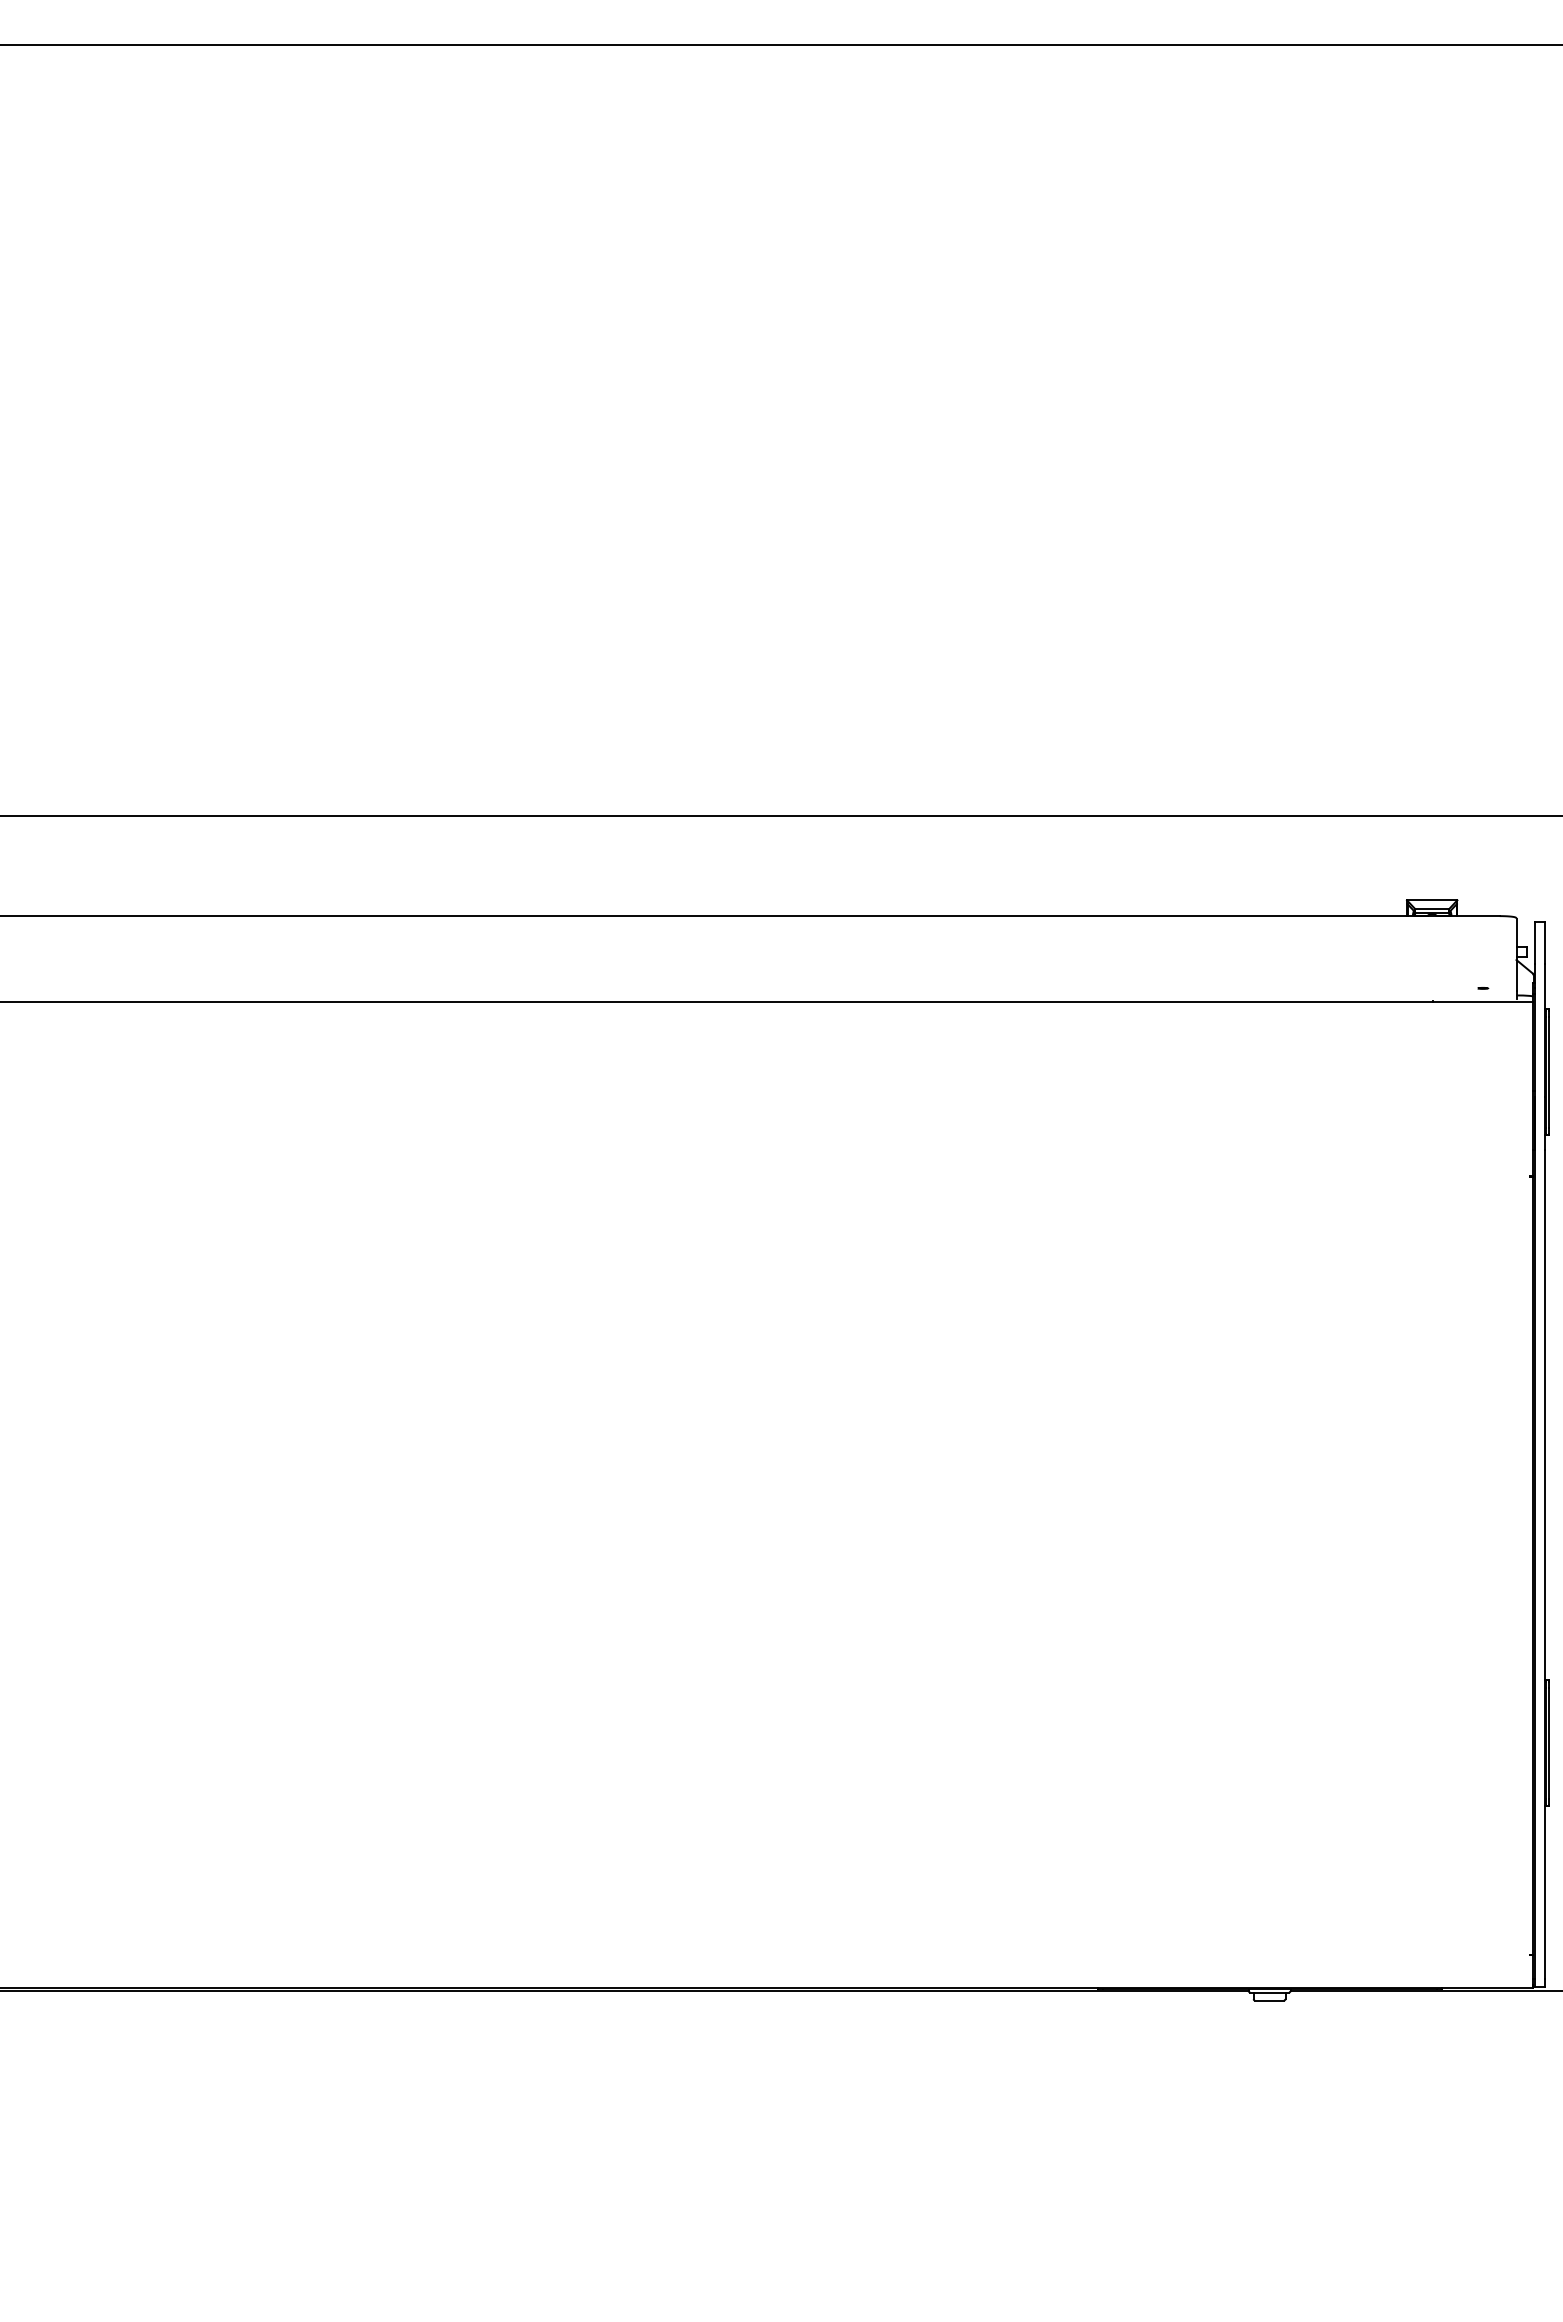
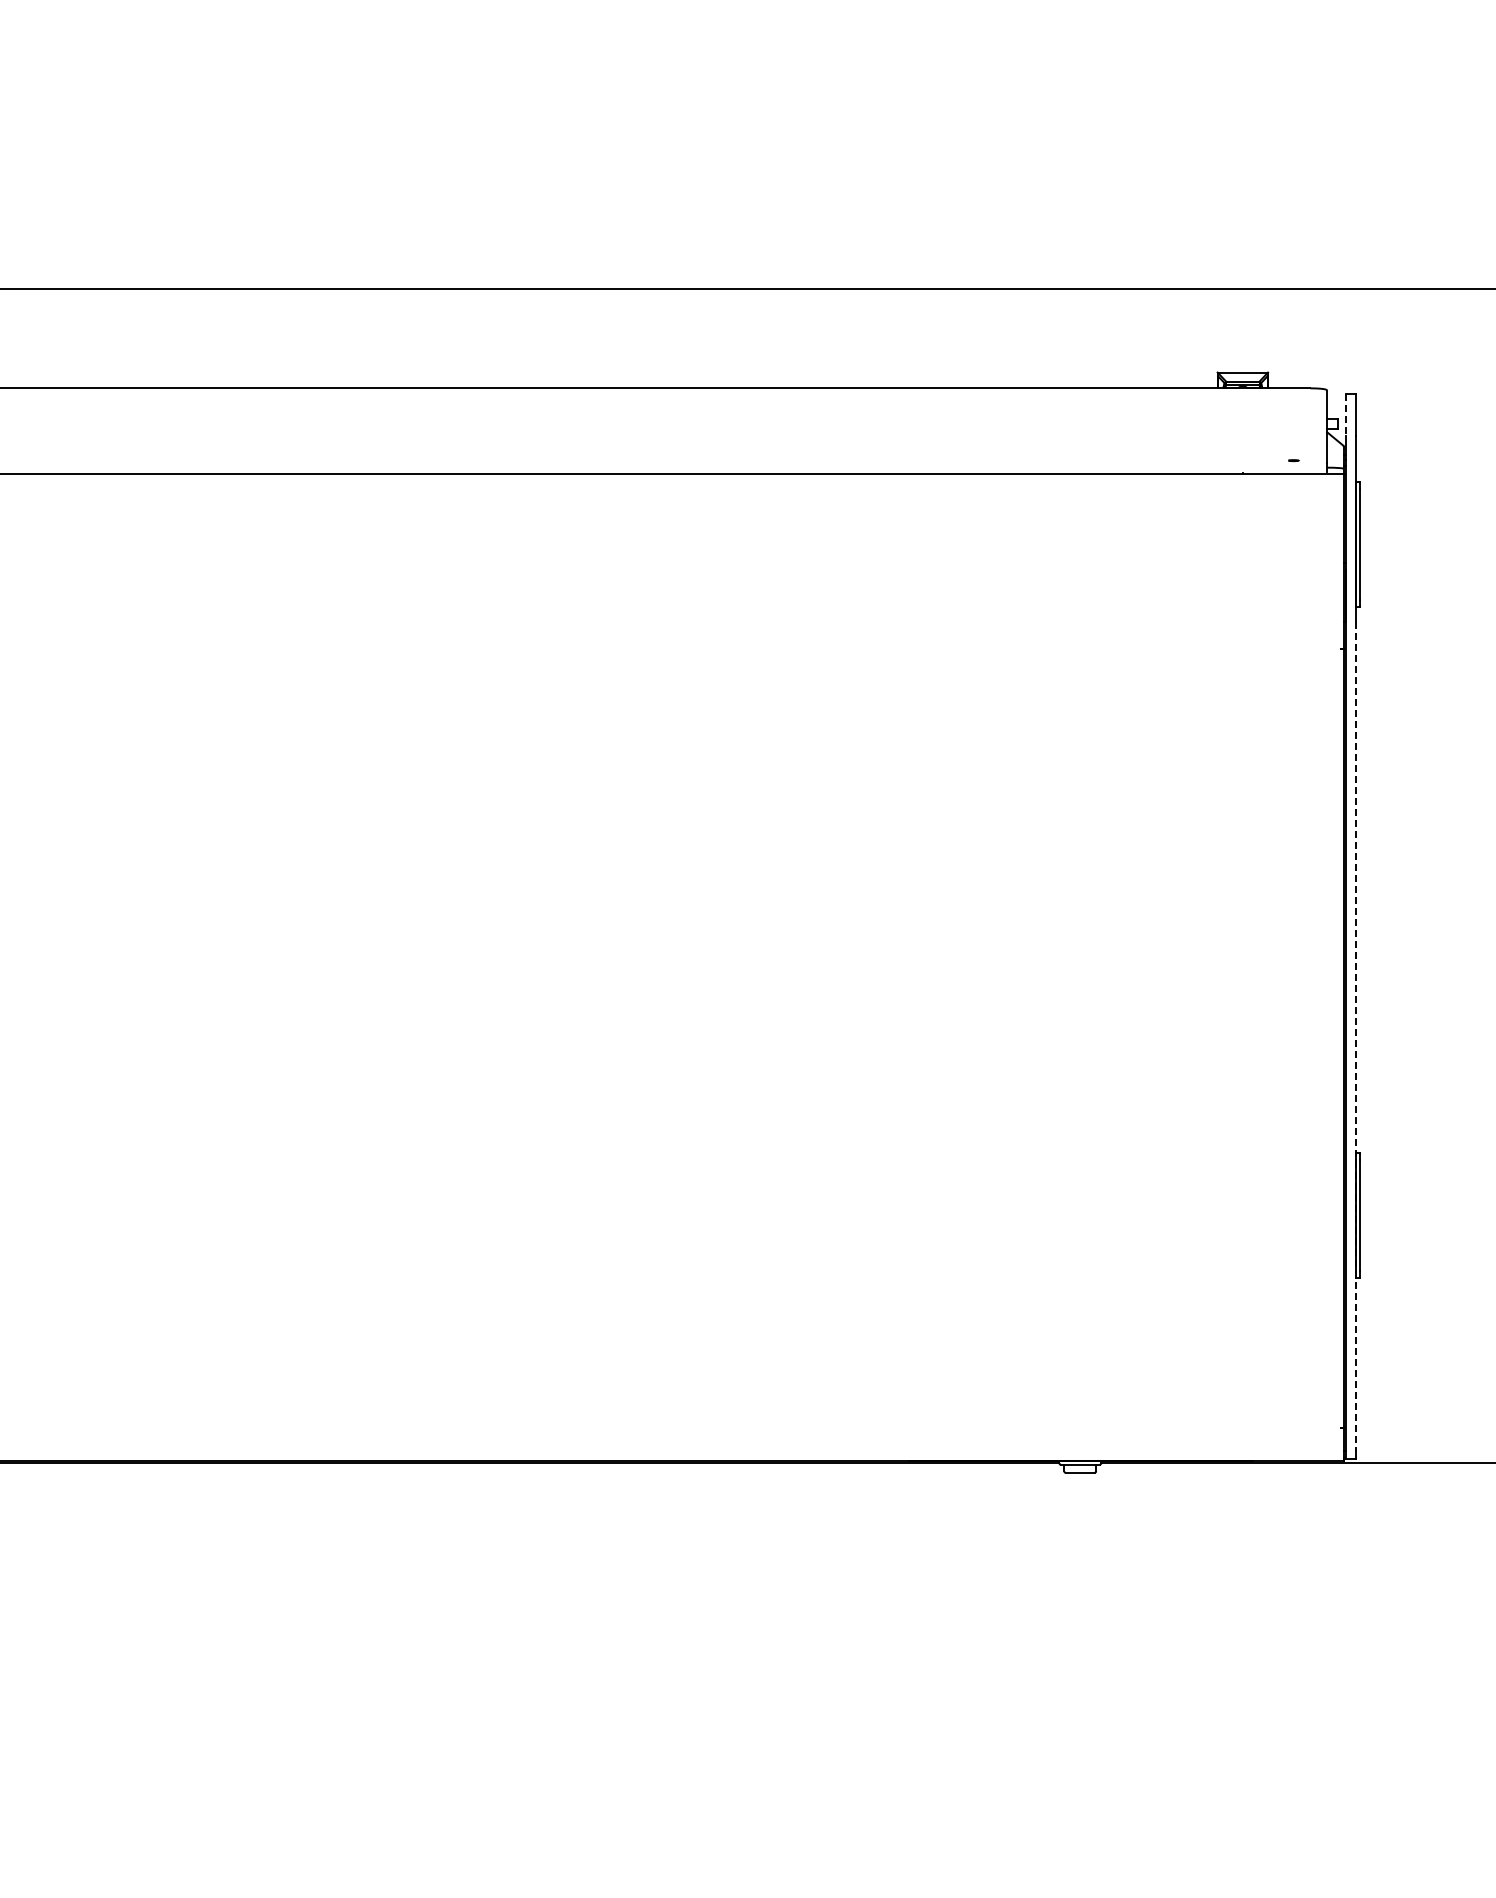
line: (1535, 943) -> (1346, 415), solid -> dashed
line: (1545, 1564) -> (1356, 1036), solid -> dashed

